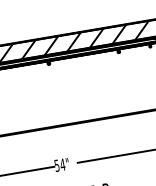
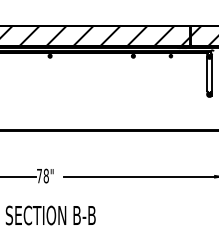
text: (60, 164) -> (43, 175), 54" -> 78"

